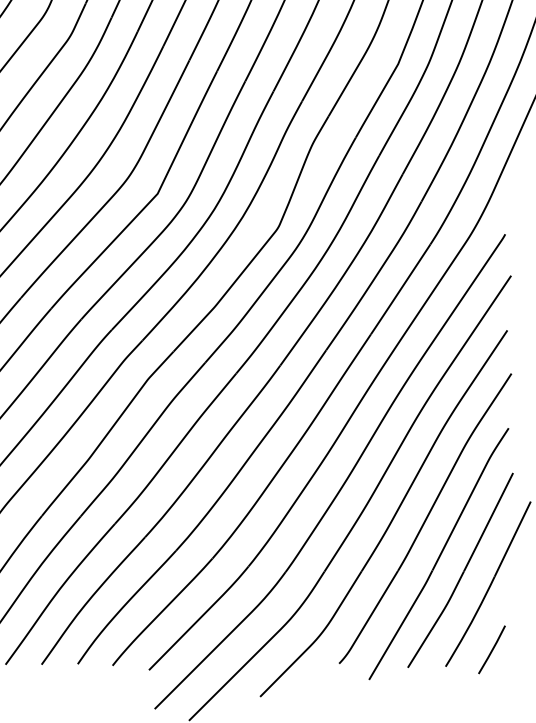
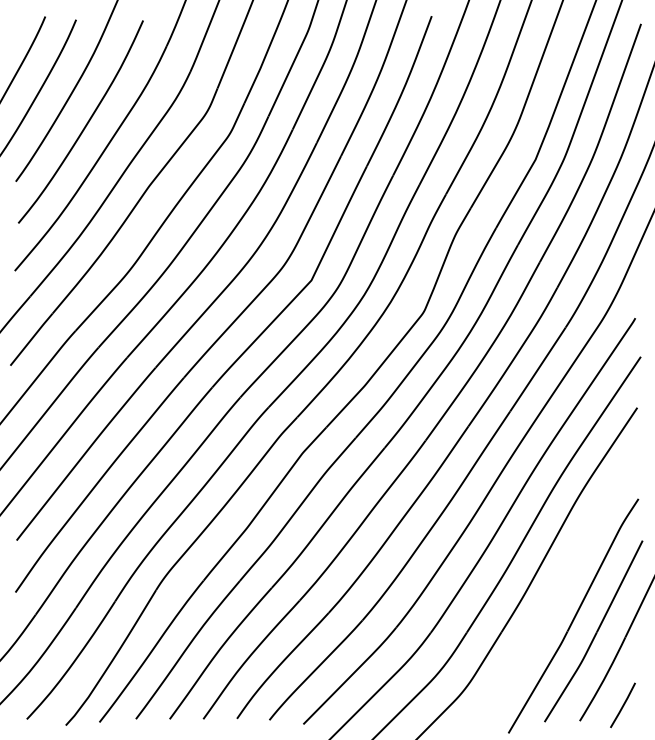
part: (424, 517) -> (560, 582), removed

